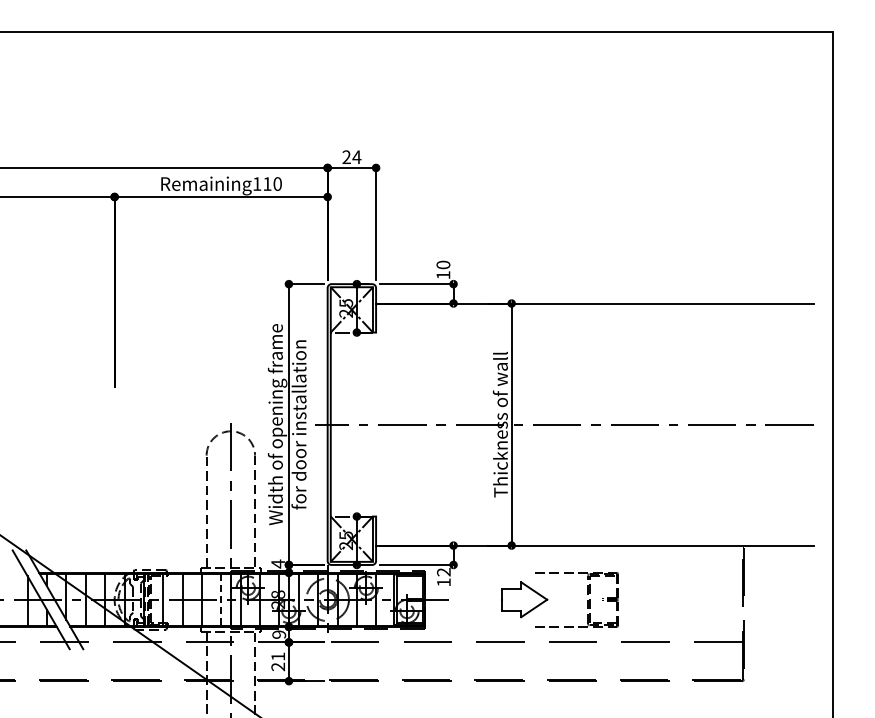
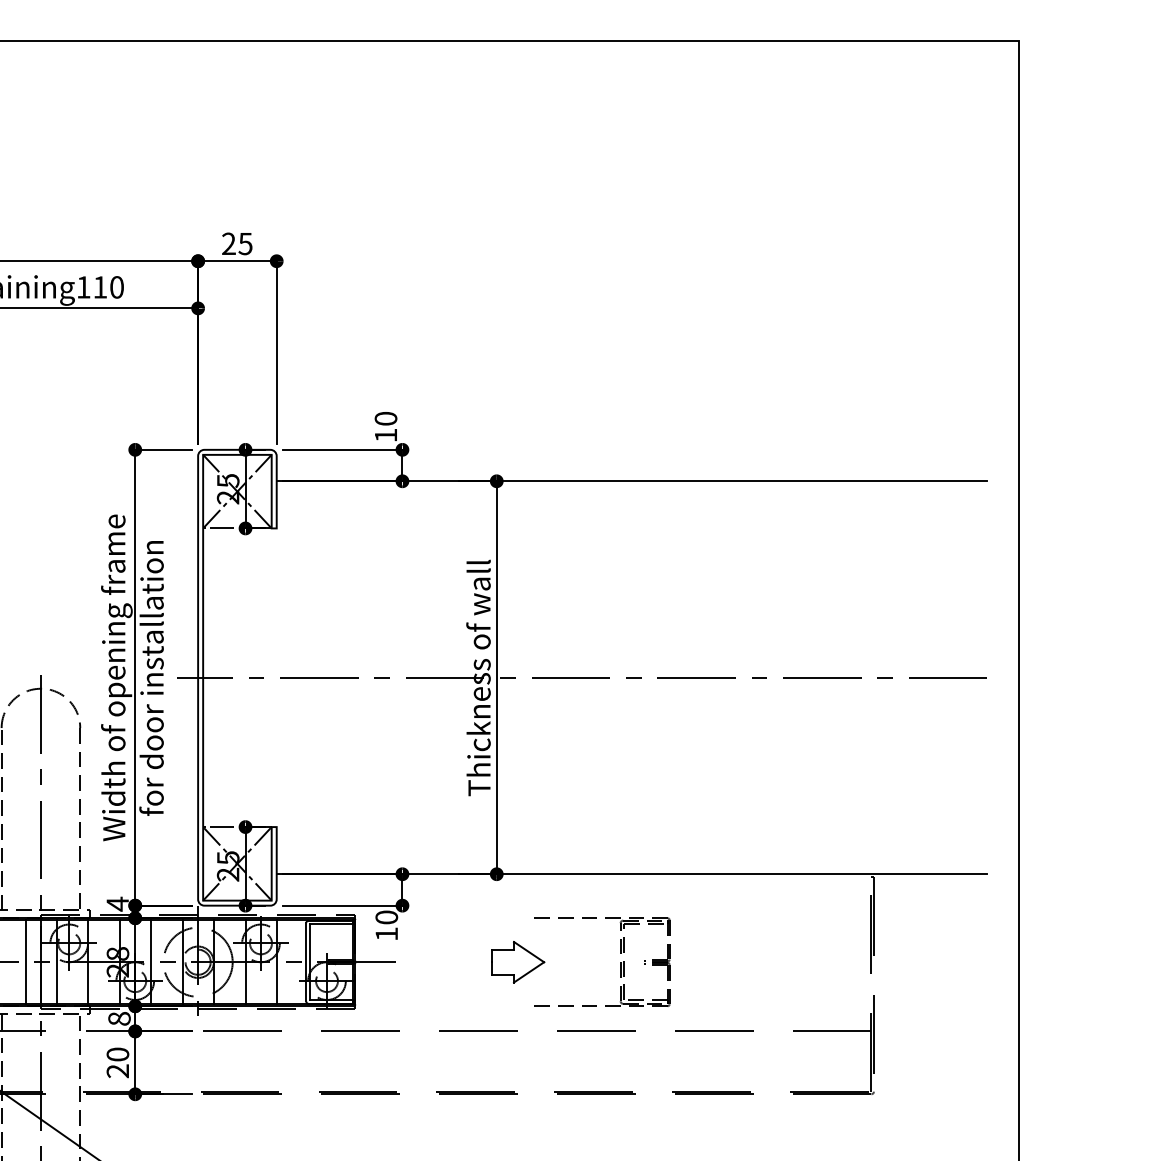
text: (356, 157) -> (244, 244), 24 -> 25
text: (443, 572) -> (386, 917), 12 -> 10
line: (221, 599) -> (25, 961), dashed -> solid
part: (524, 599) -> (517, 961), size x0.71
text: (279, 634) -> (119, 1018), 9 -> 8
text: (278, 656) -> (118, 1054), 21 -> 20

